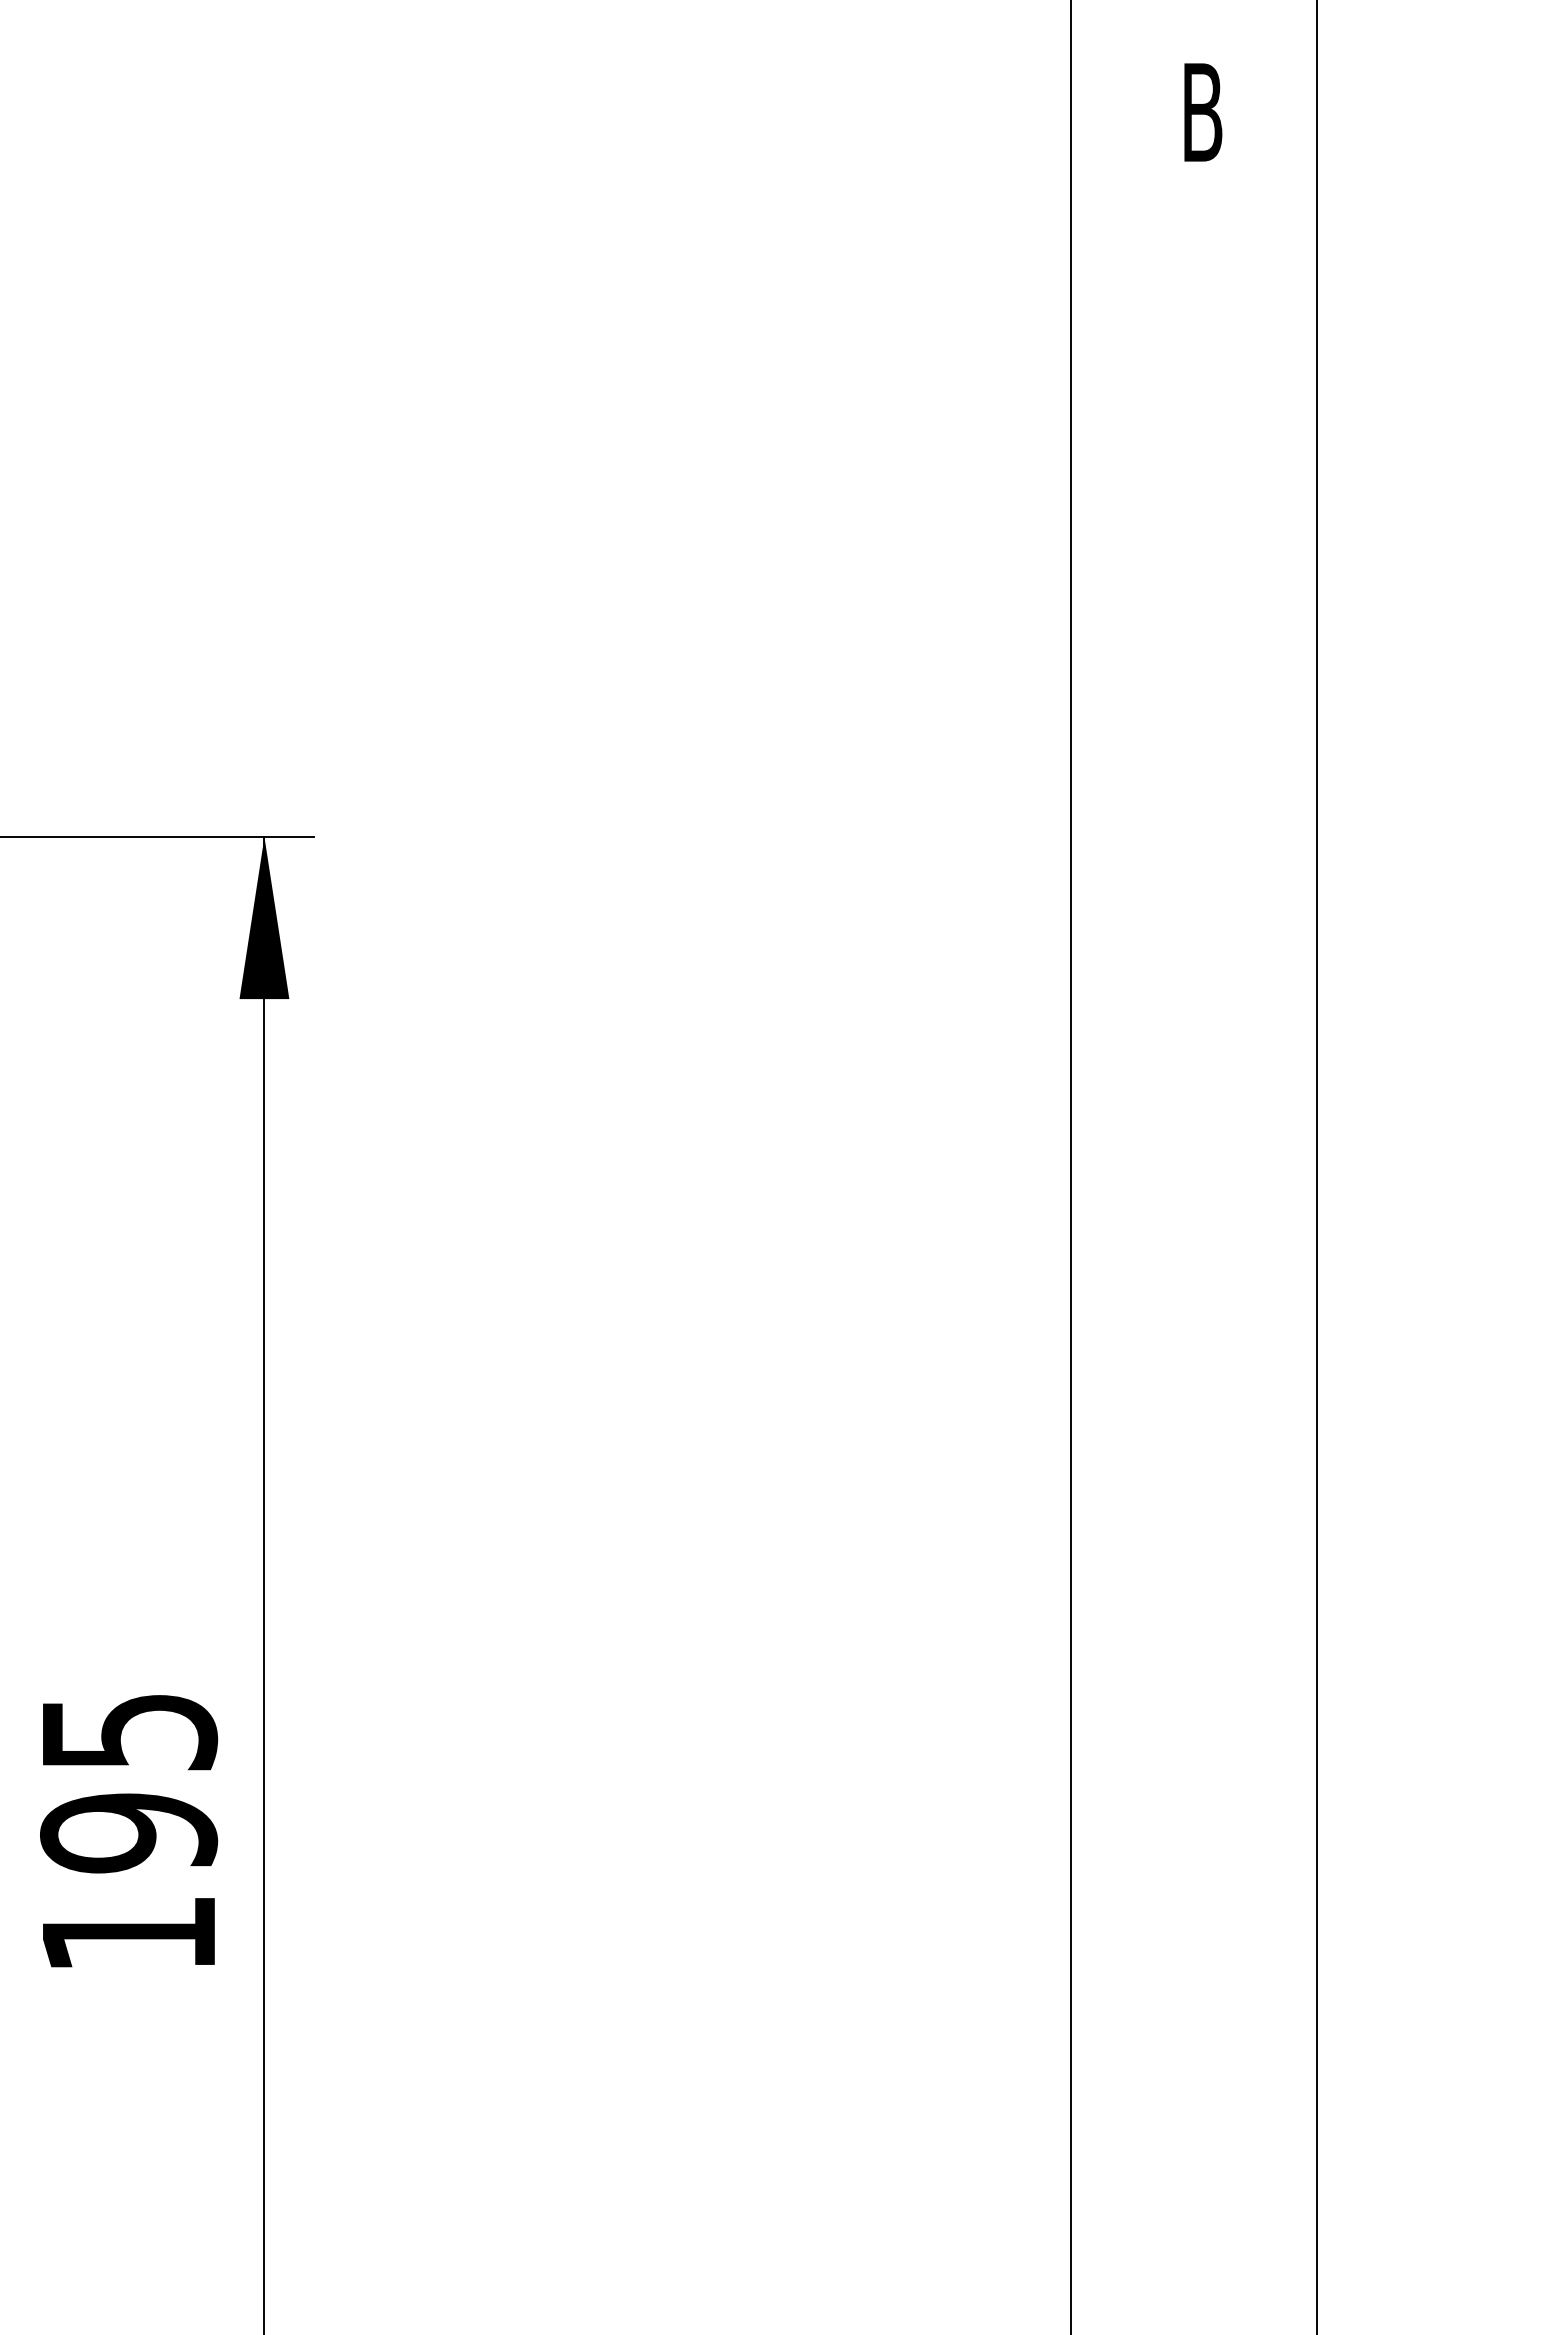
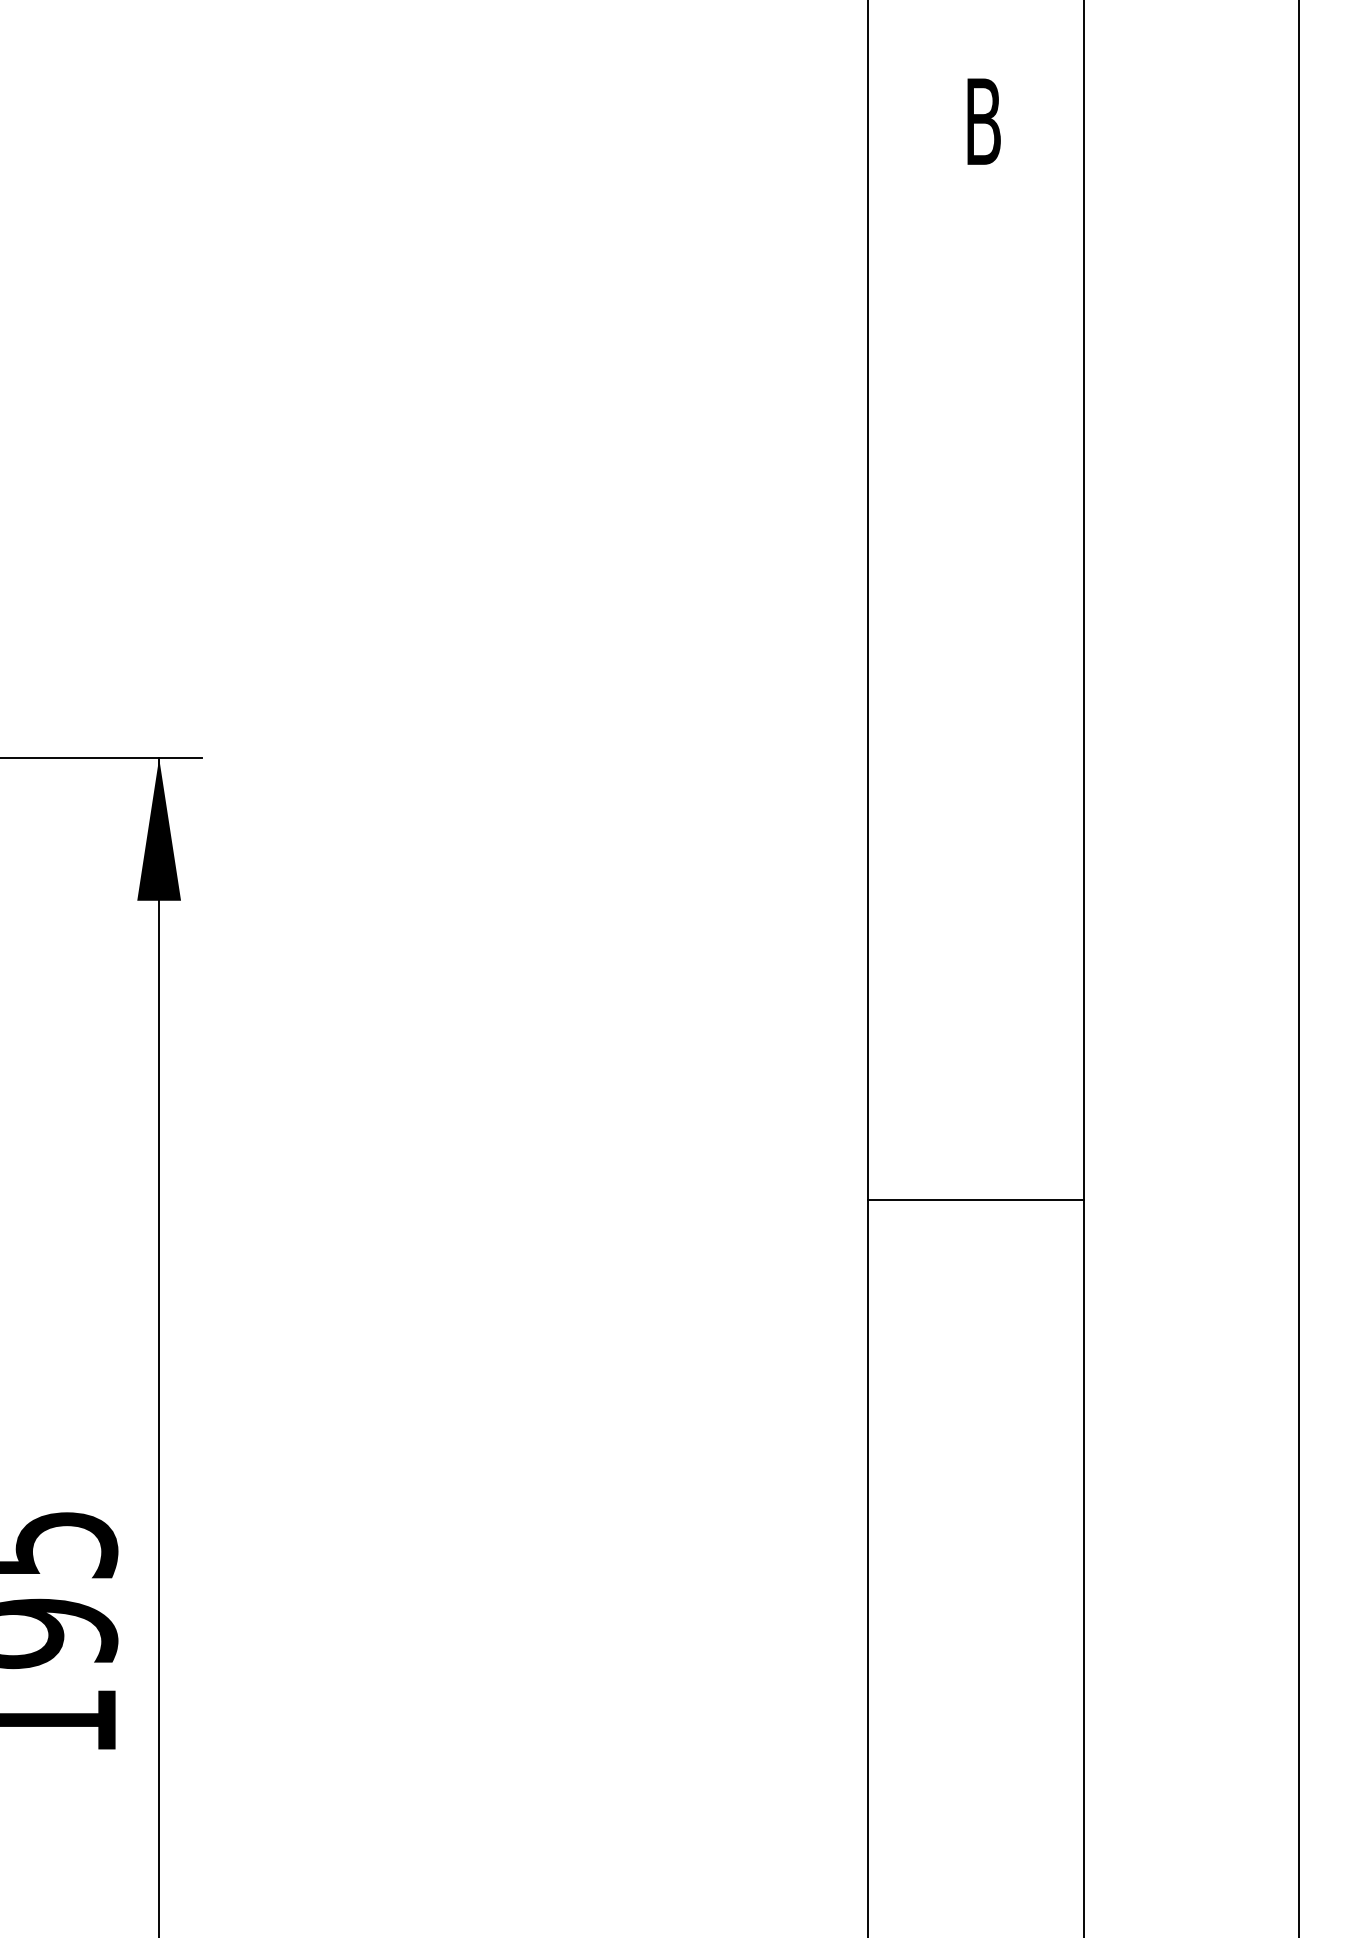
line: (1193, 1340) -> (975, 1200), added

